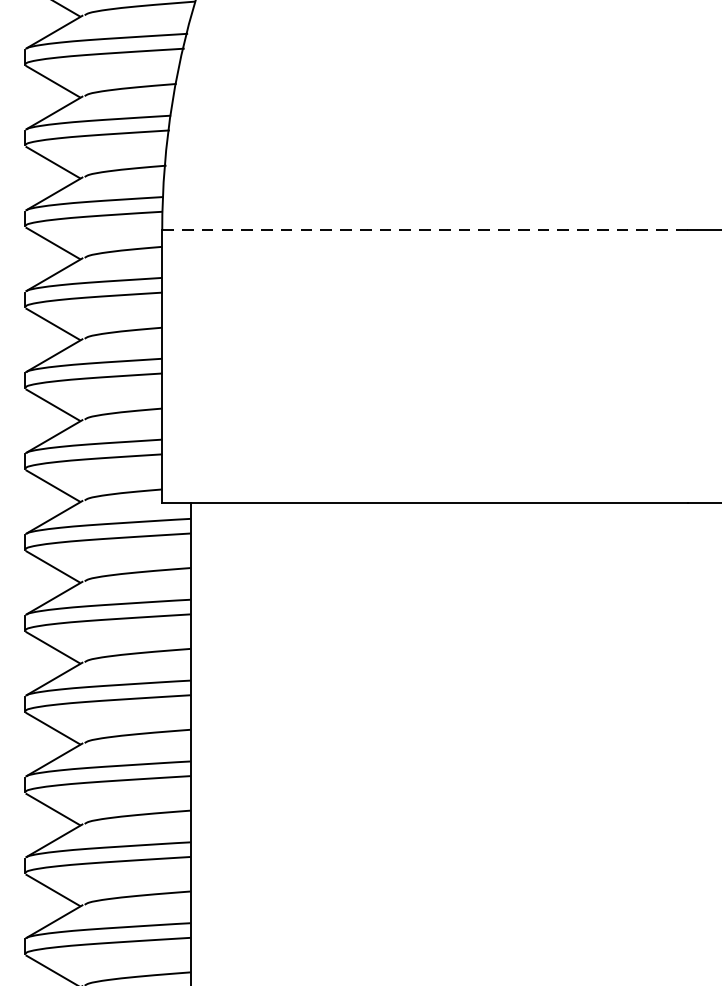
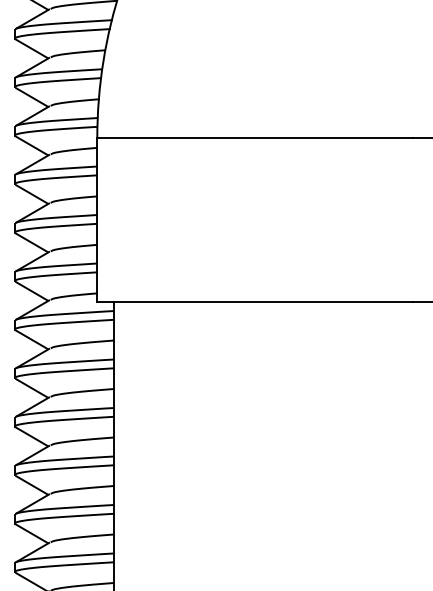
line: (424, 231) -> (254, 138), dashed -> solid

